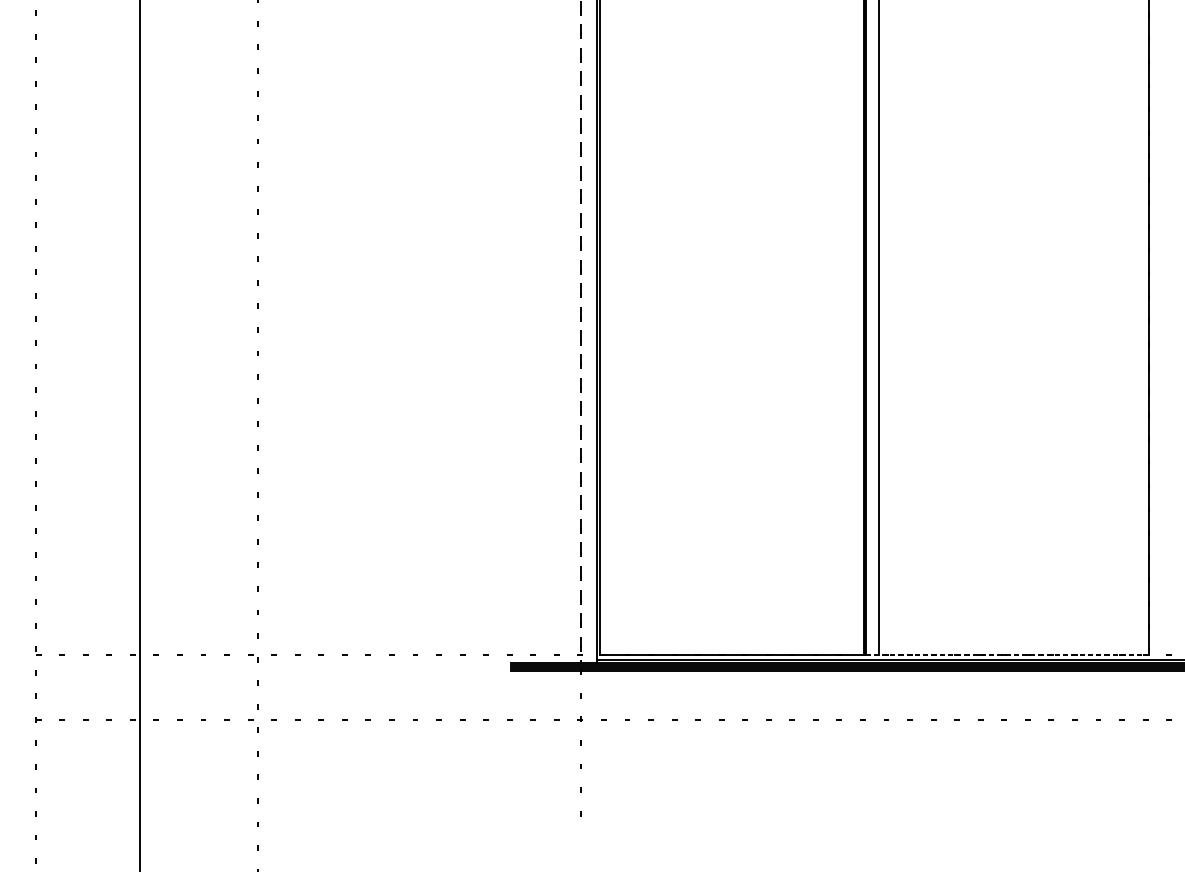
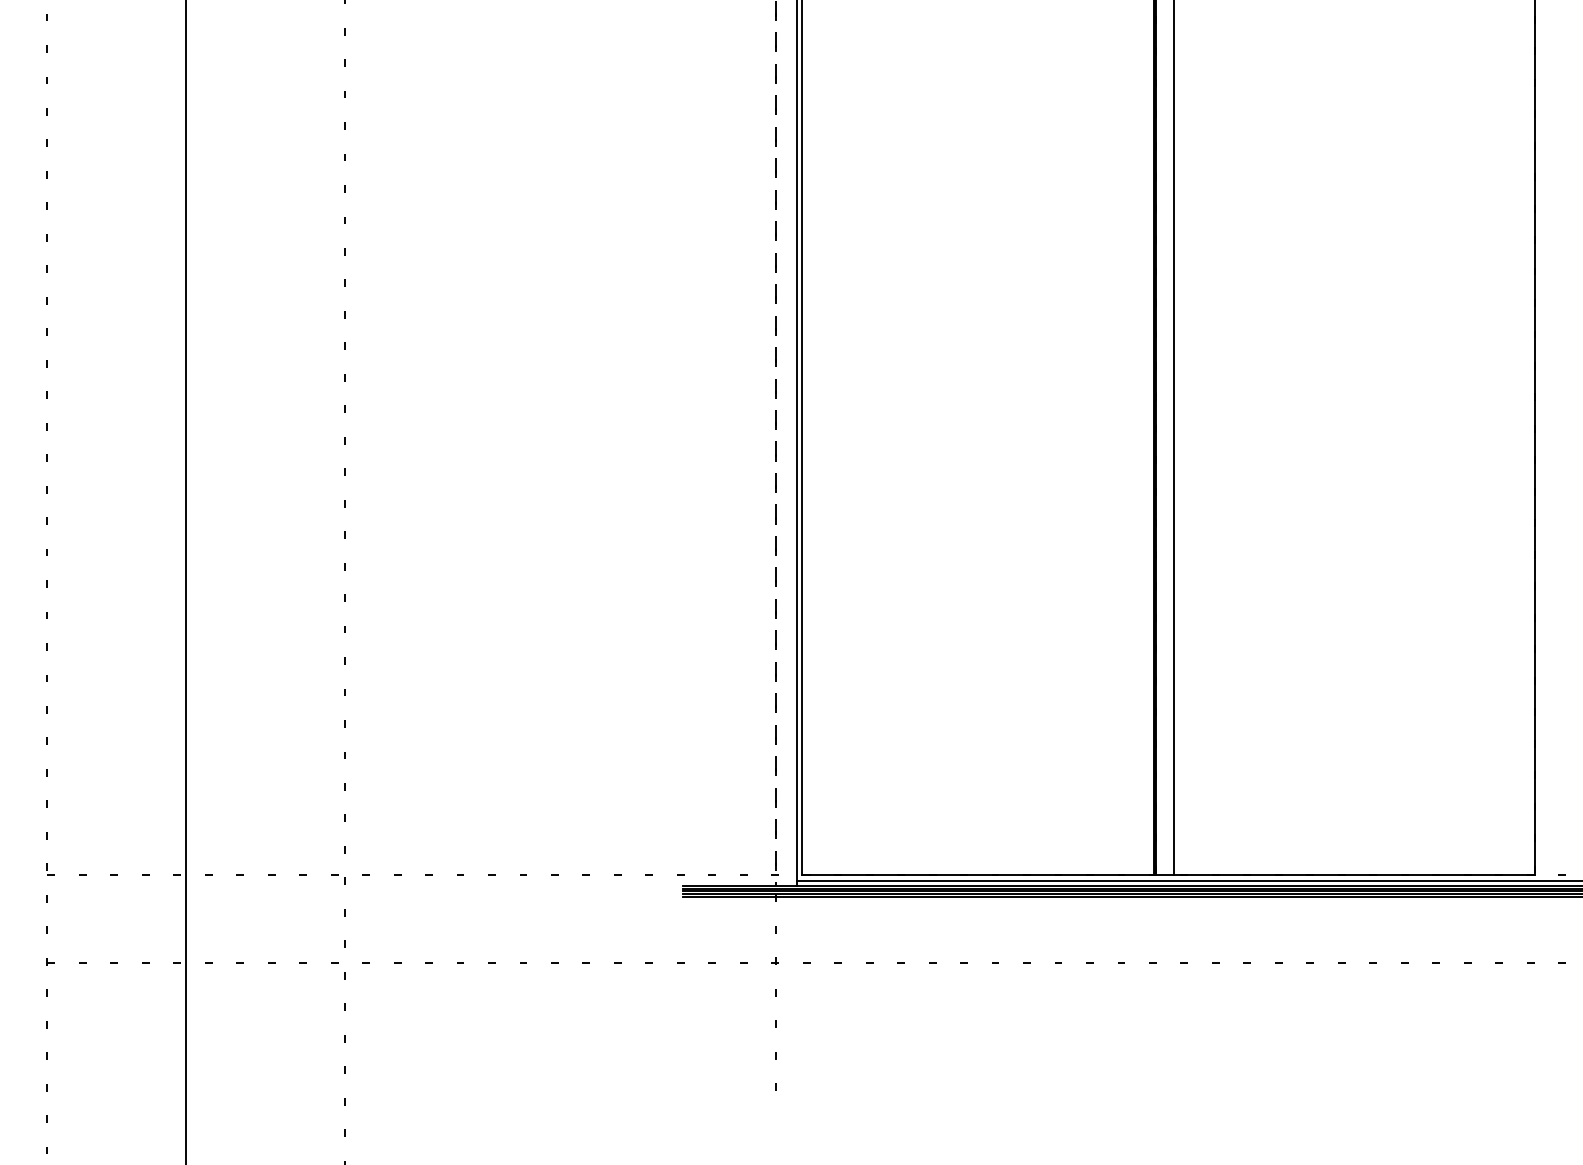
line: (1007, 655) -> (1346, 875), dashed -> solid

